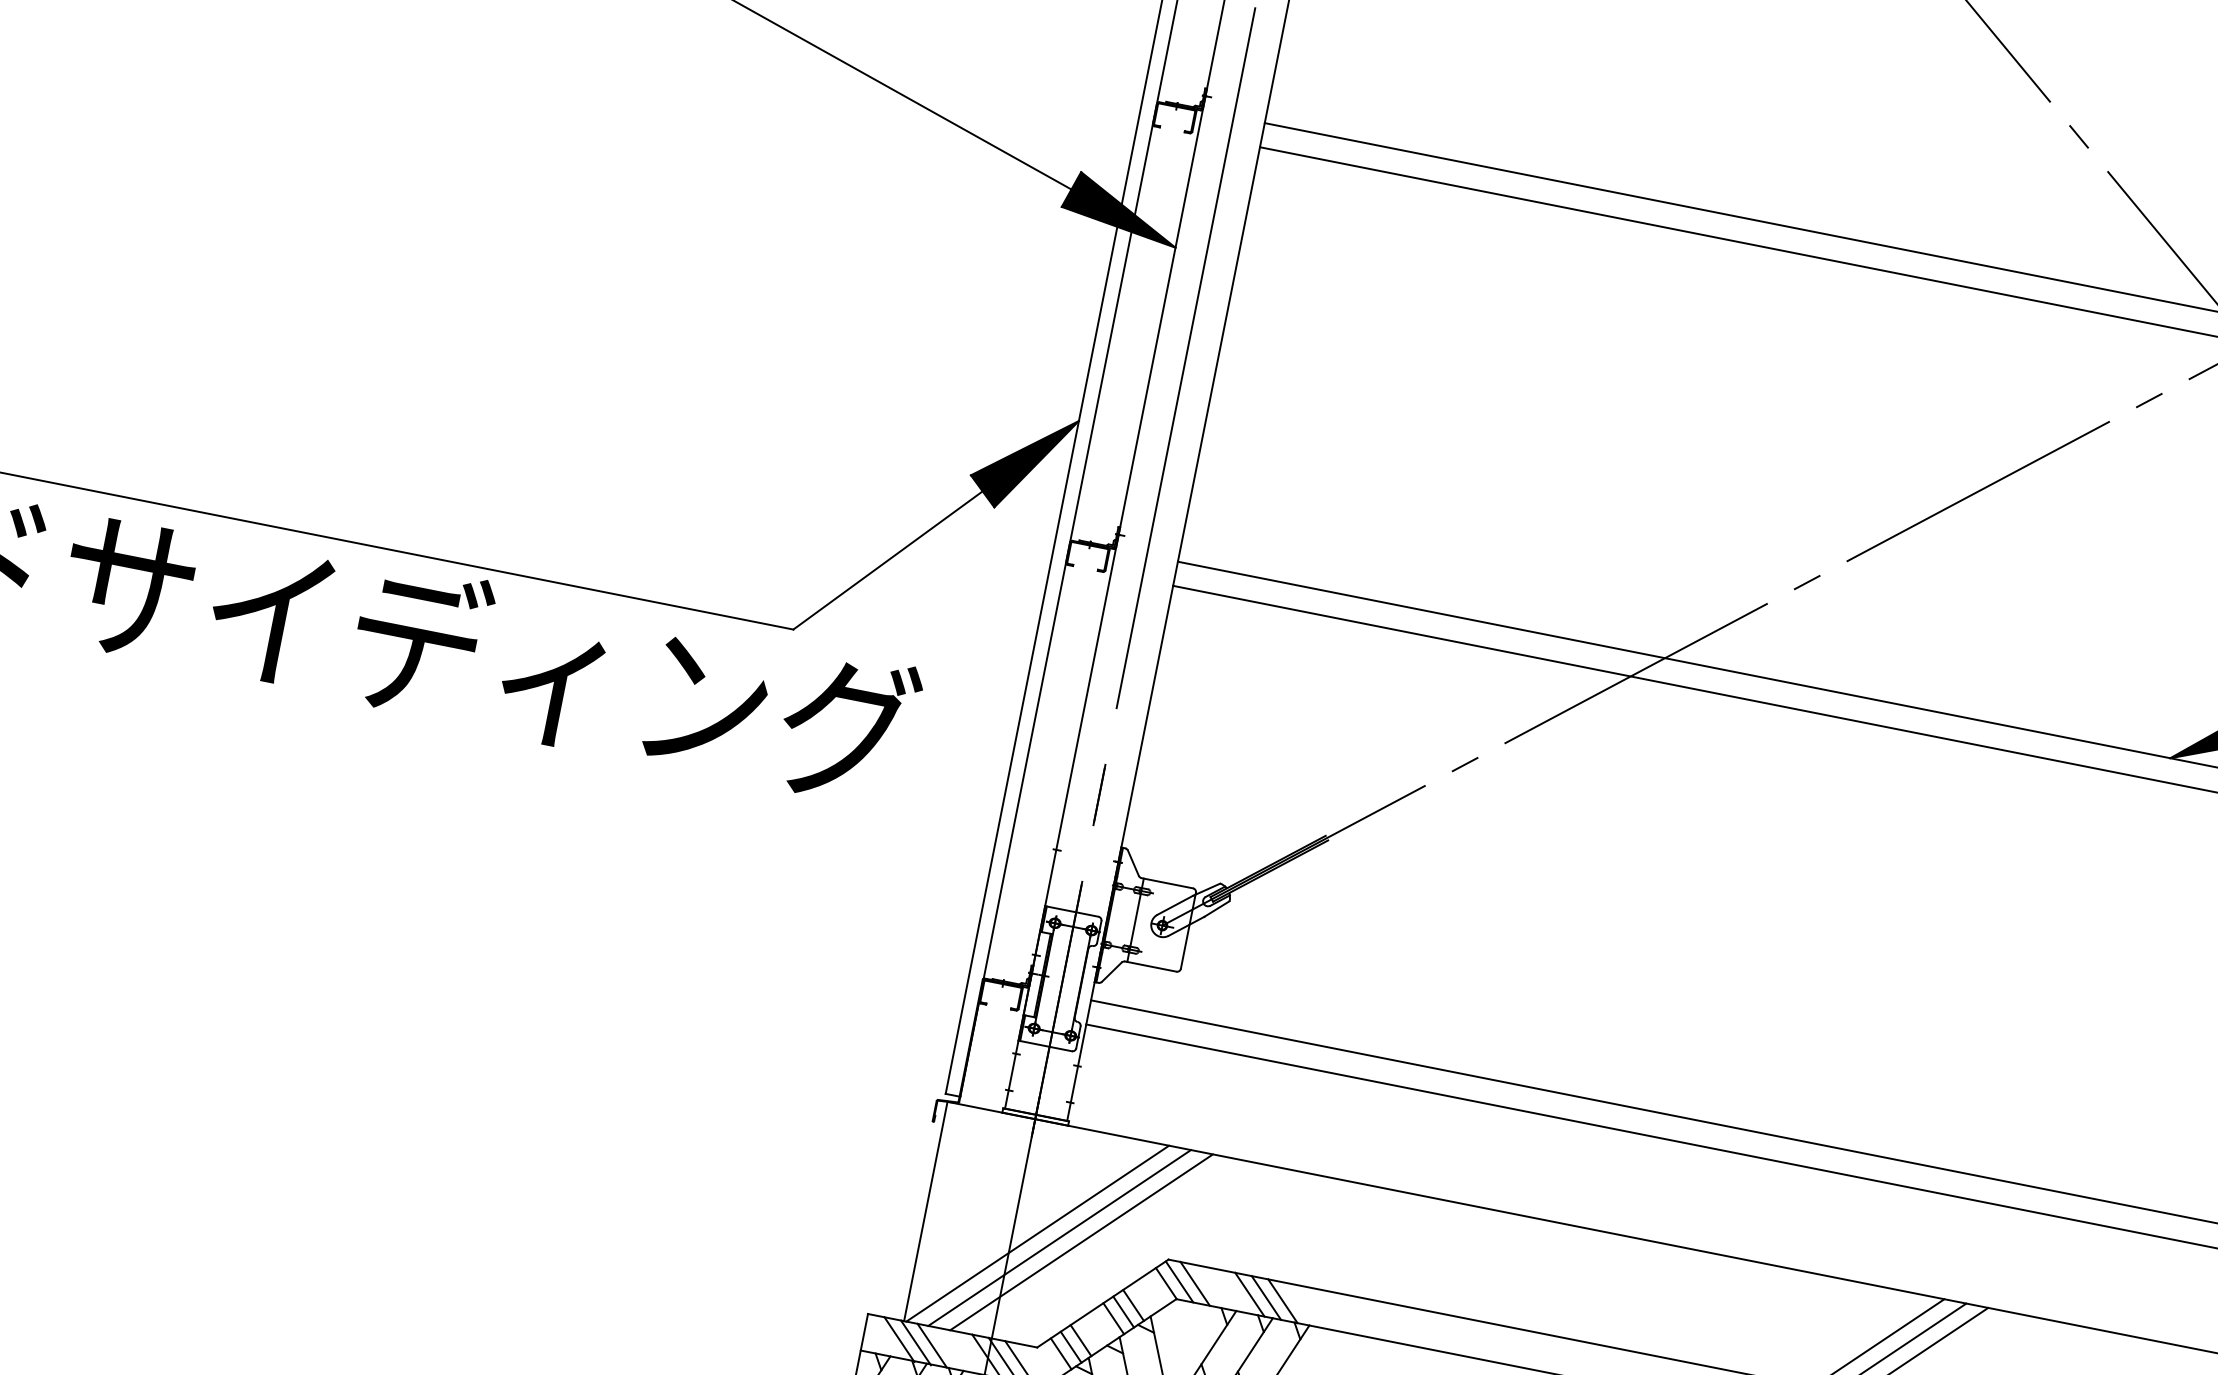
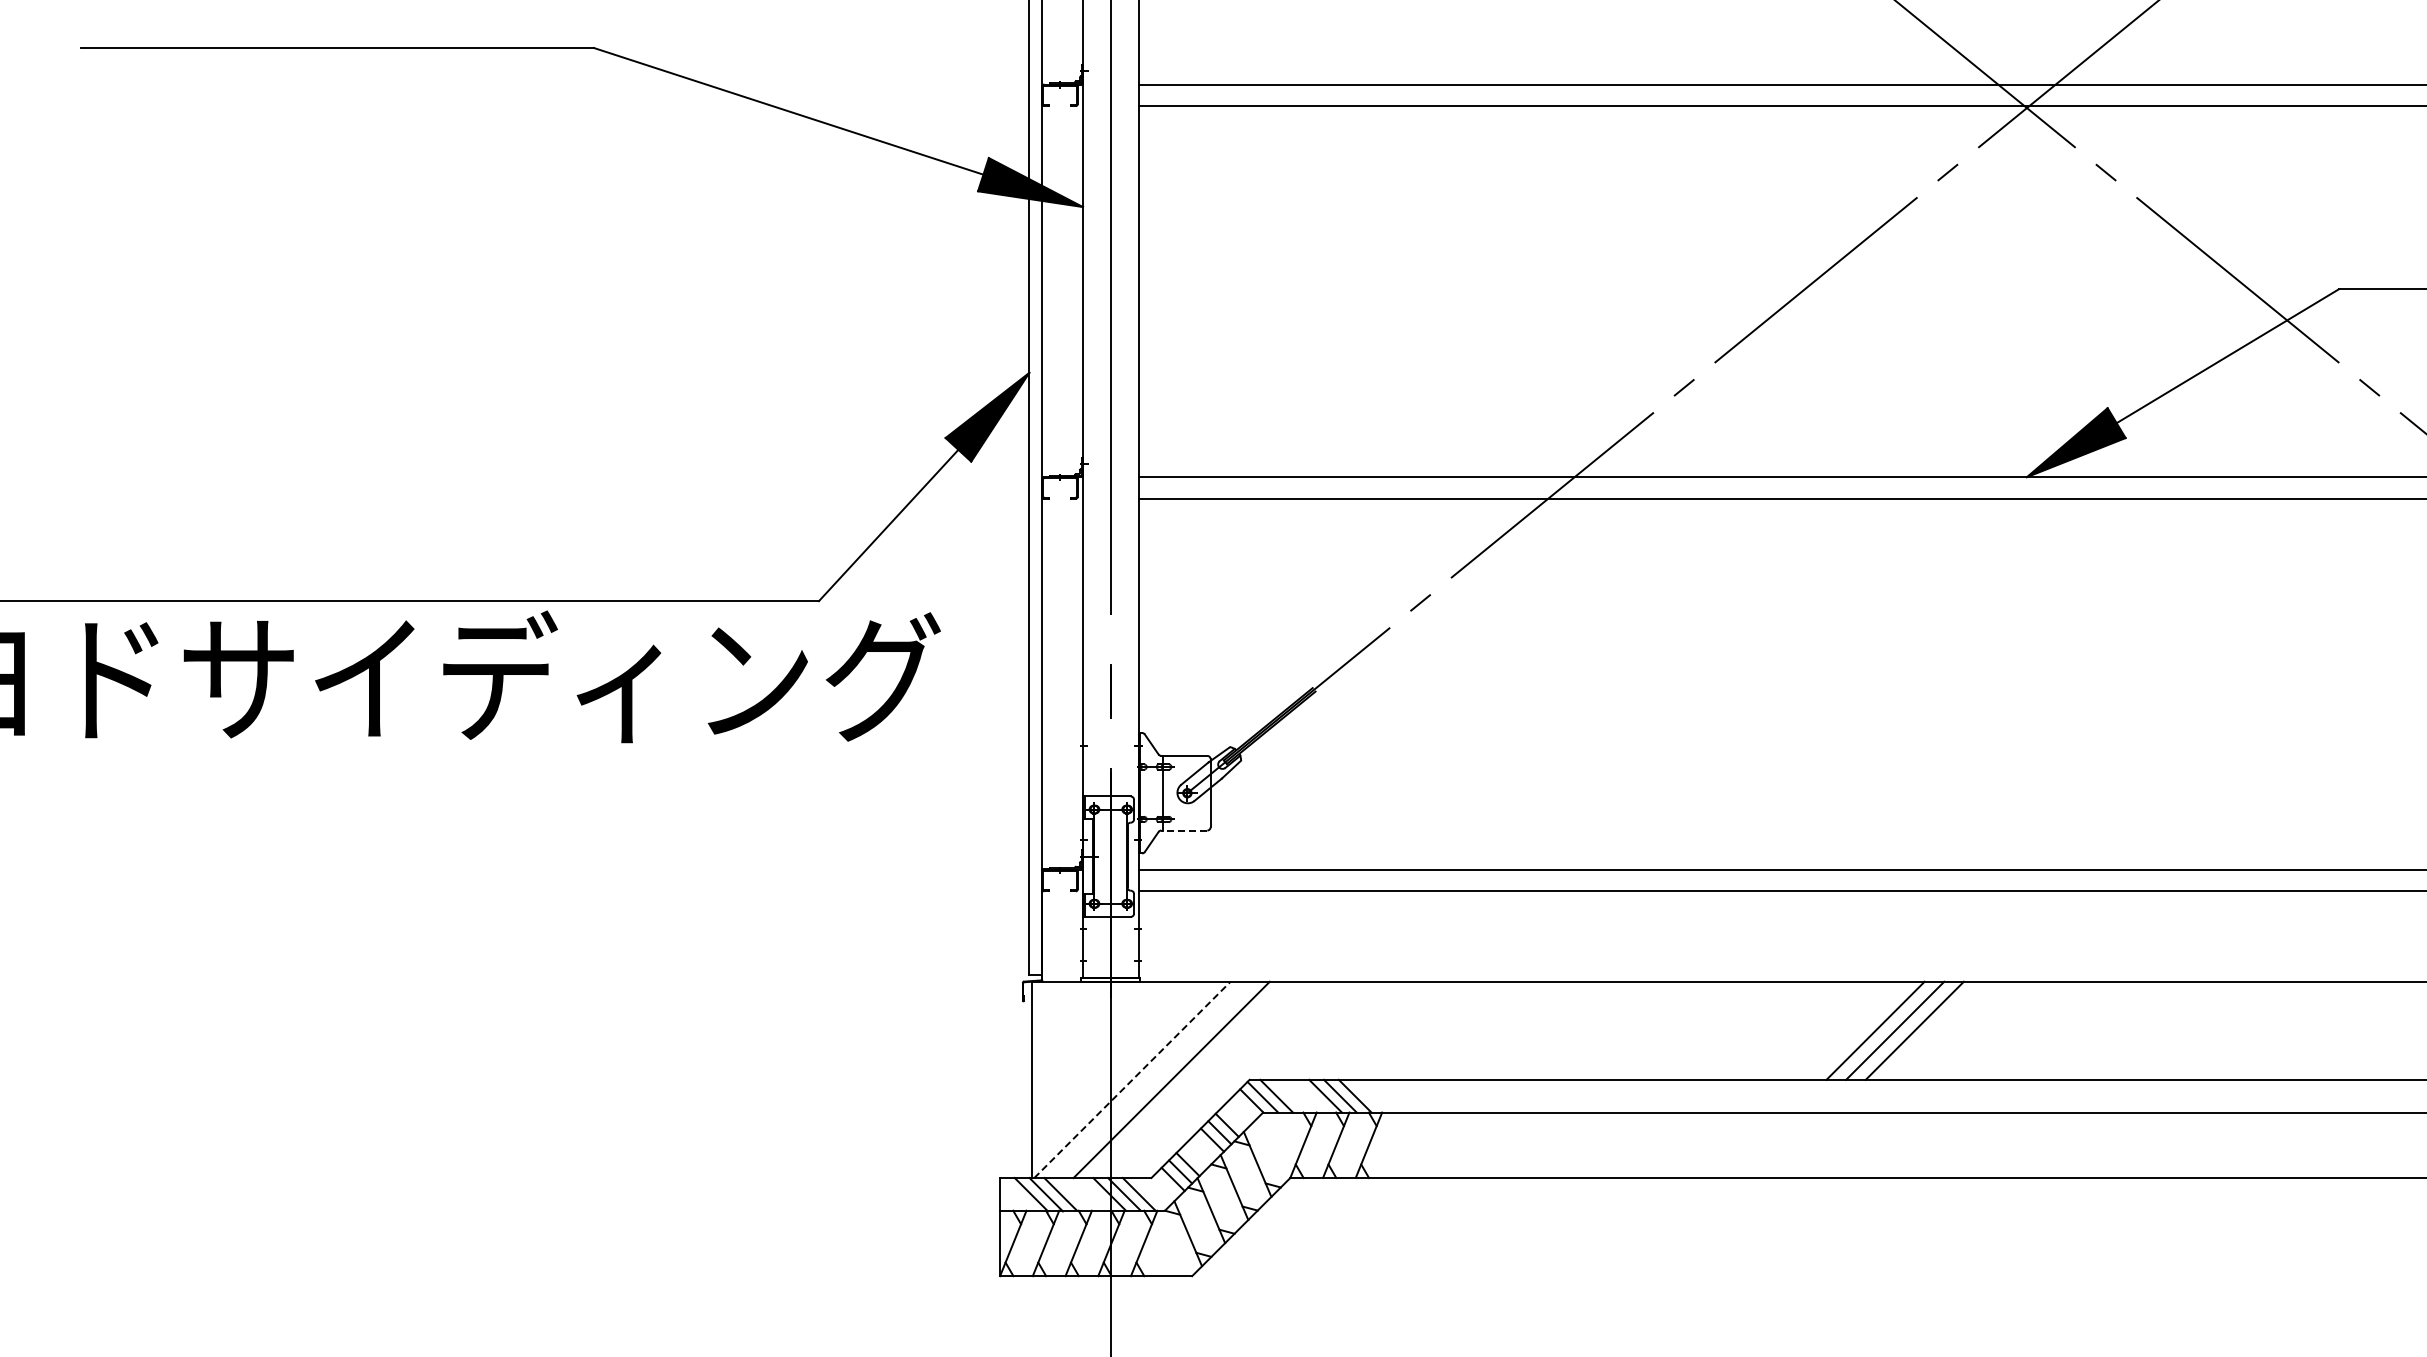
line: (1149, 966) -> (1183, 830), solid -> dashed
line: (1037, 1233) -> (1132, 1079), solid -> dashed
line: (1059, 1237) -> (1151, 1079), removed

